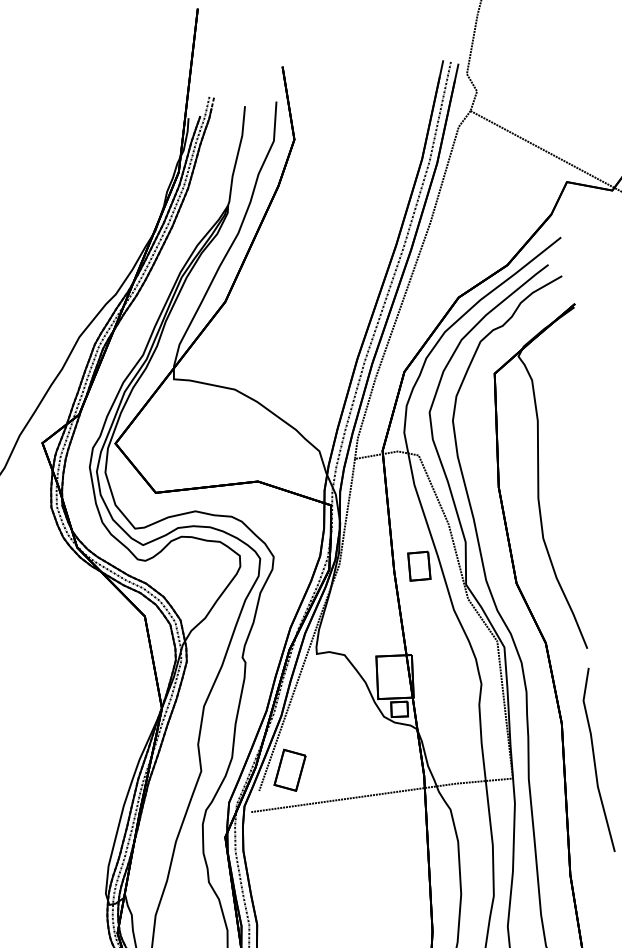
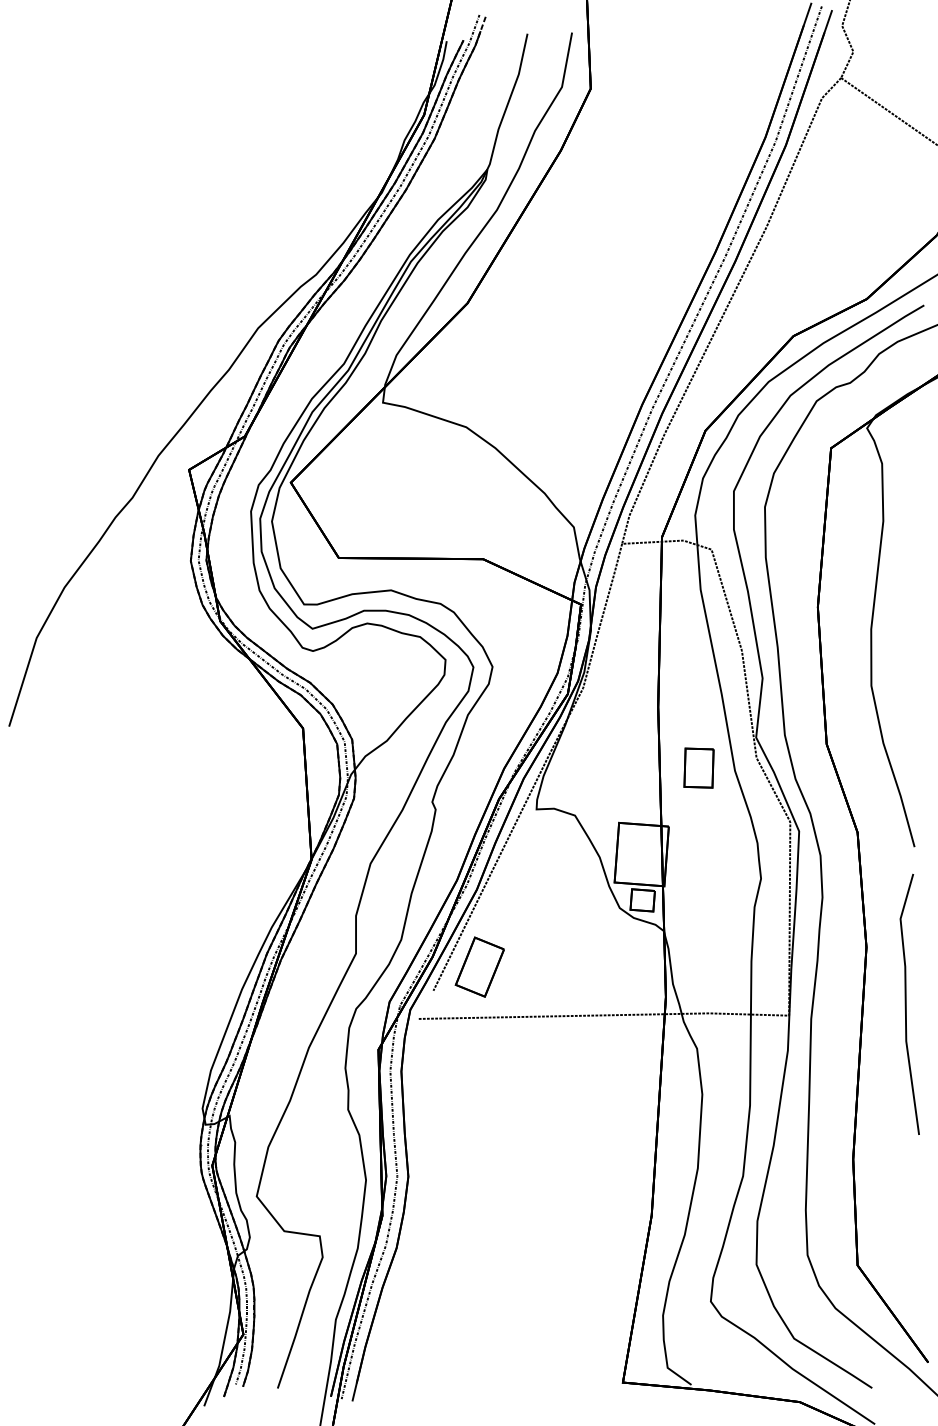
part: (418, 565) -> (698, 767), moved

